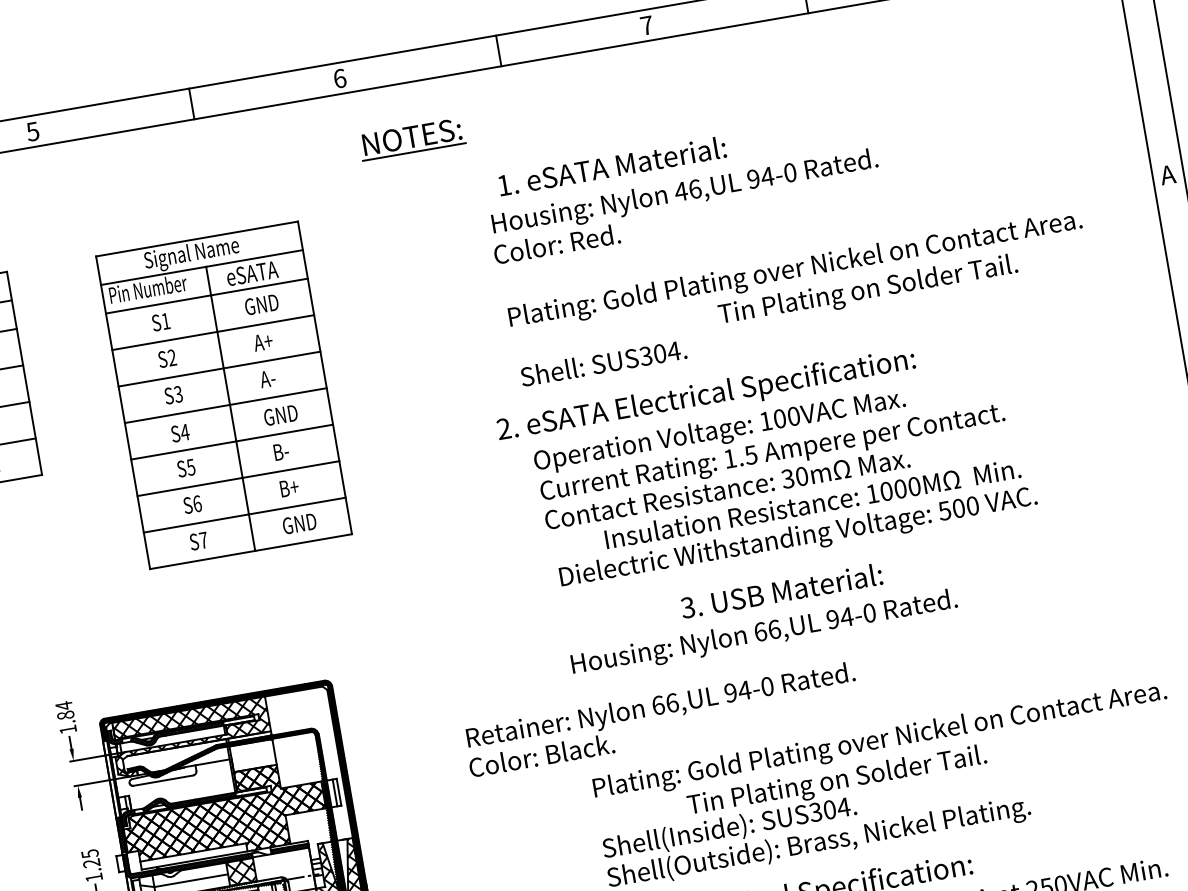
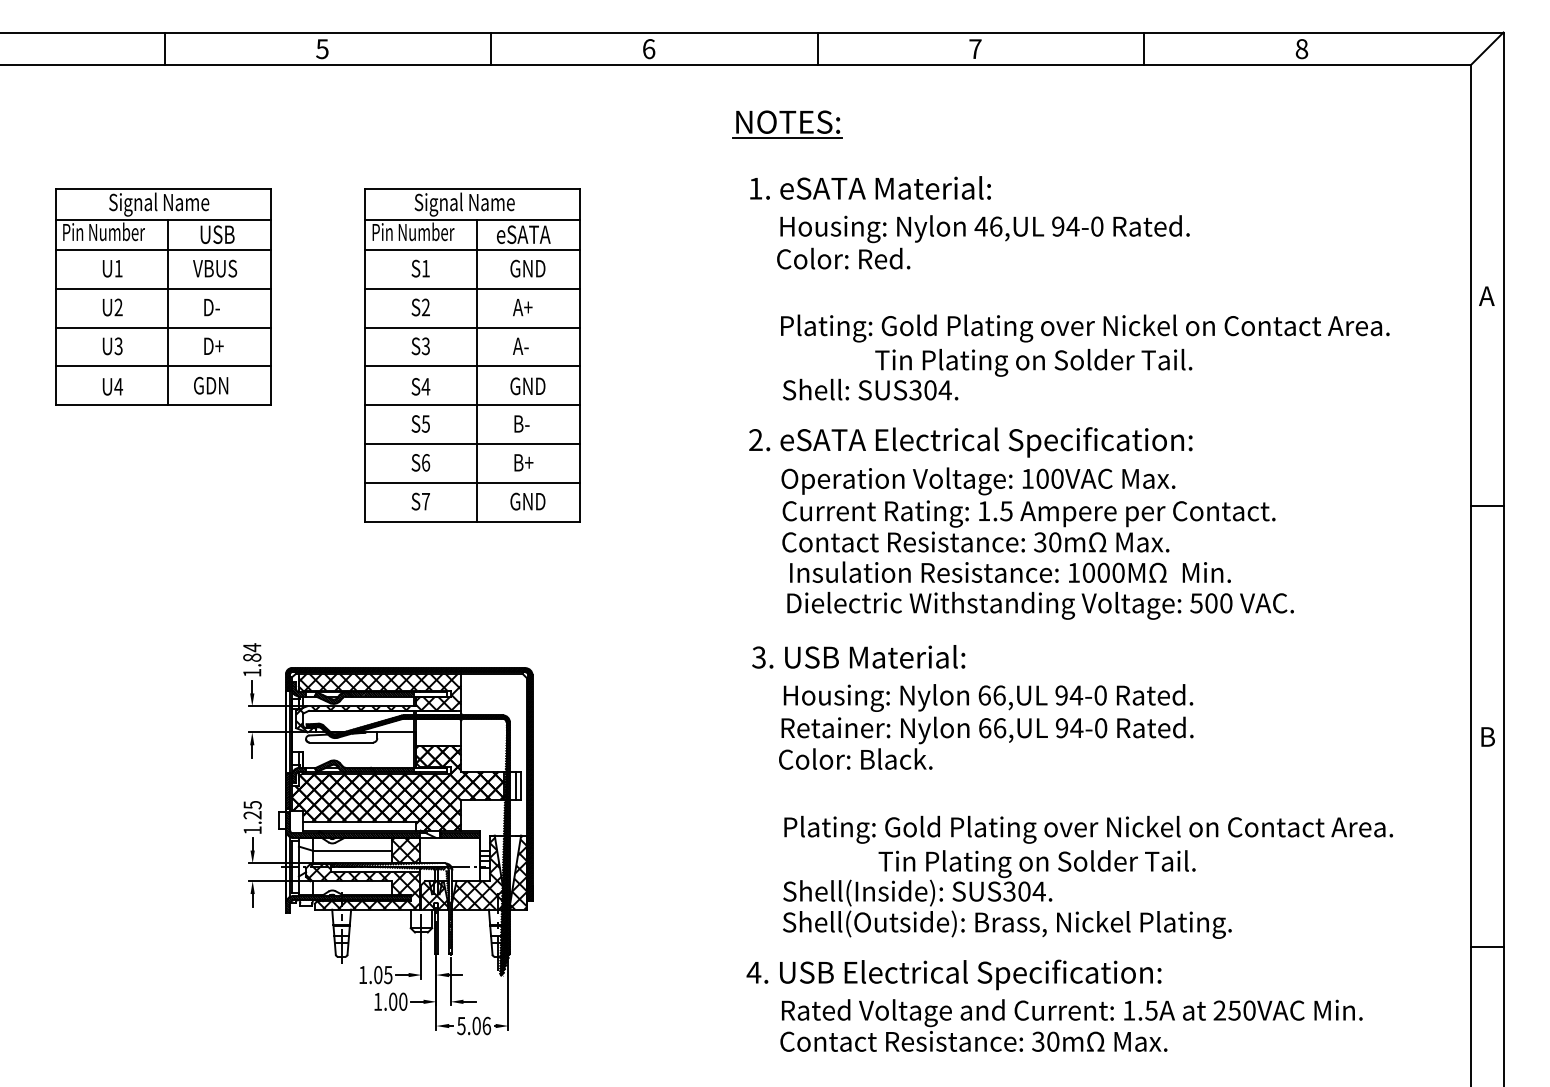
part: (411, 139) -> (787, 124), moved
text: (612, 165) -> (870, 187), moved
text: (868, 290) -> (1033, 362), moved
text: (812, 502) -> (1010, 571), moved
text: (781, 590) -> (858, 656), moved
text: (662, 718) -> (986, 742), moved

